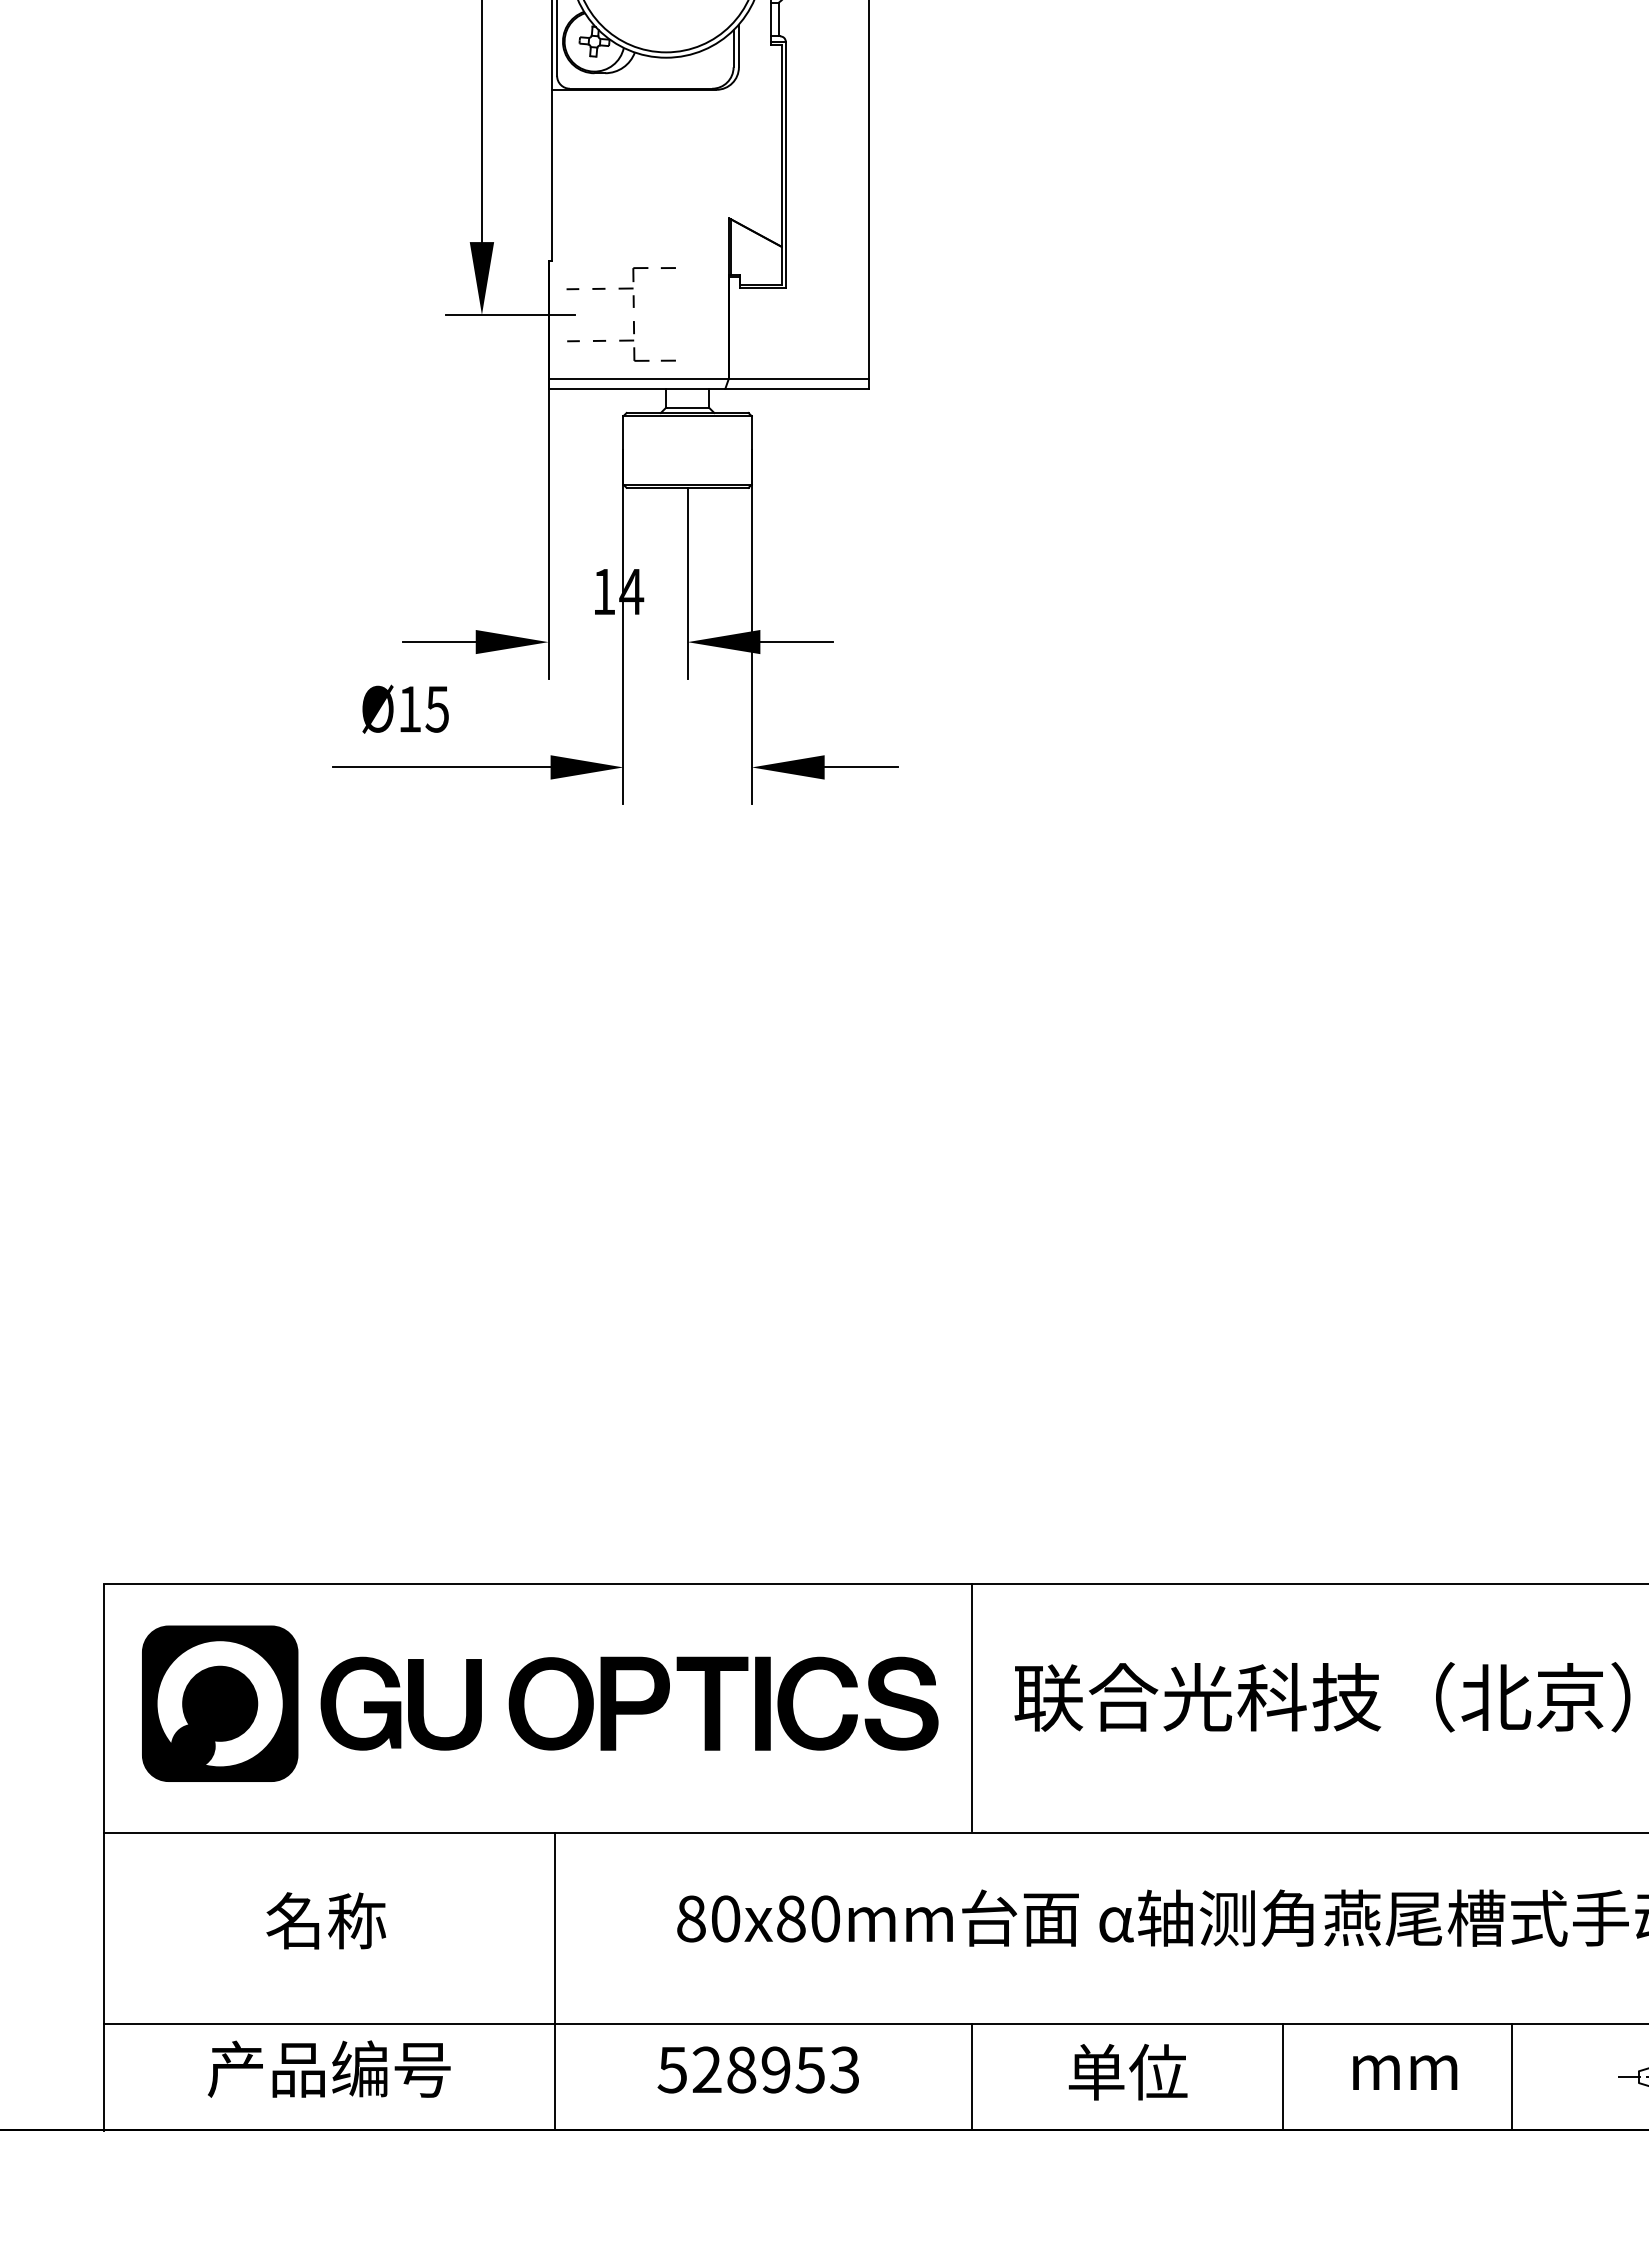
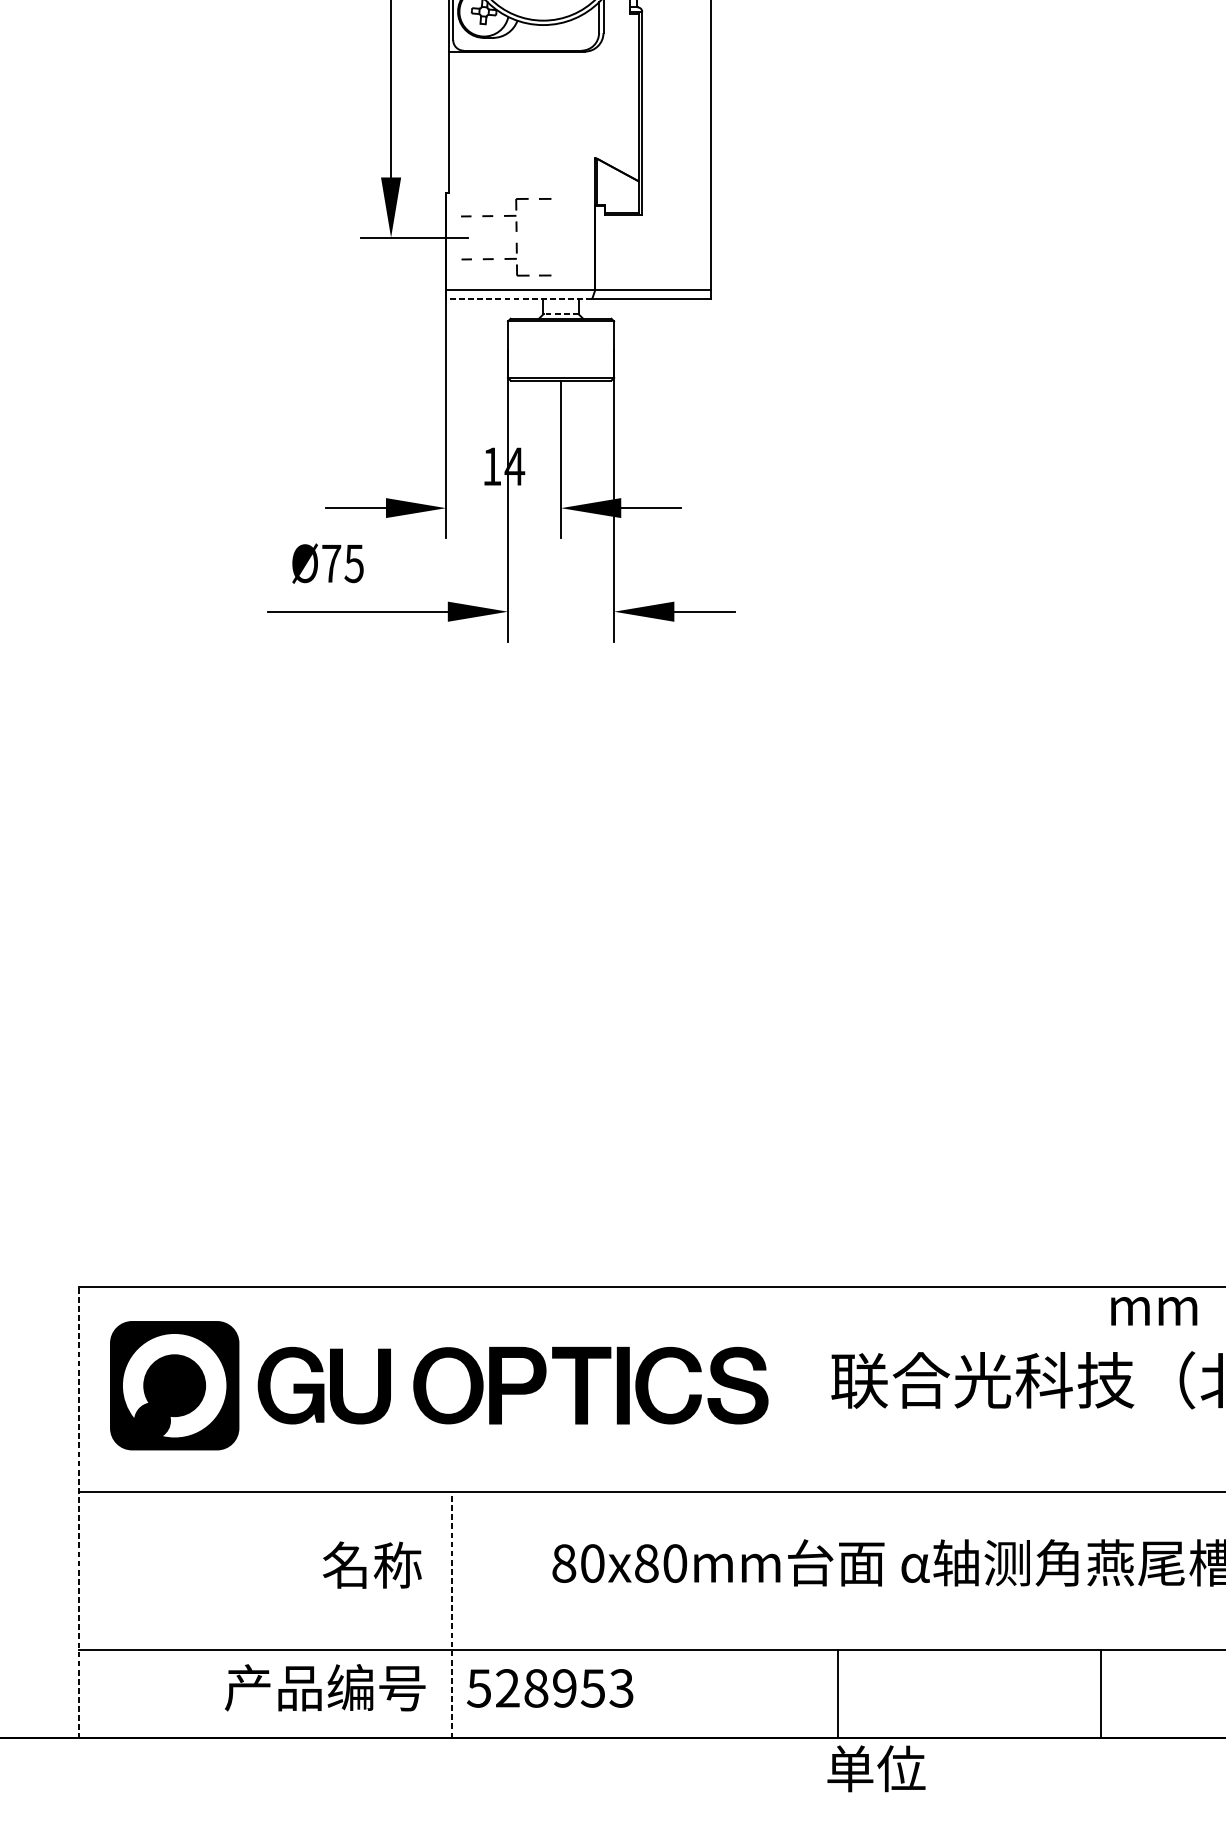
line: (636, 389) -> (518, 299), solid -> dashed
line: (688, 407) -> (561, 314), solid -> dashed
text: (409, 709) -> (331, 563), Ø15 -> Ø75
line: (971, 1707) -> (795, 1388), removed
line: (104, 1857) -> (79, 1512), solid -> dashed
text: (326, 1920) -> (372, 1564), moved
line: (555, 1981) -> (451, 1615), solid -> dashed
text: (329, 2068) -> (325, 1687), moved
text: (757, 2069) -> (549, 1688), moved
text: (1127, 2072) -> (875, 1769), moved
text: (1405, 2072) -> (1154, 1311), moved
line: (971, 2077) -> (837, 1694), moved
line: (1283, 2077) -> (1101, 1694), moved

